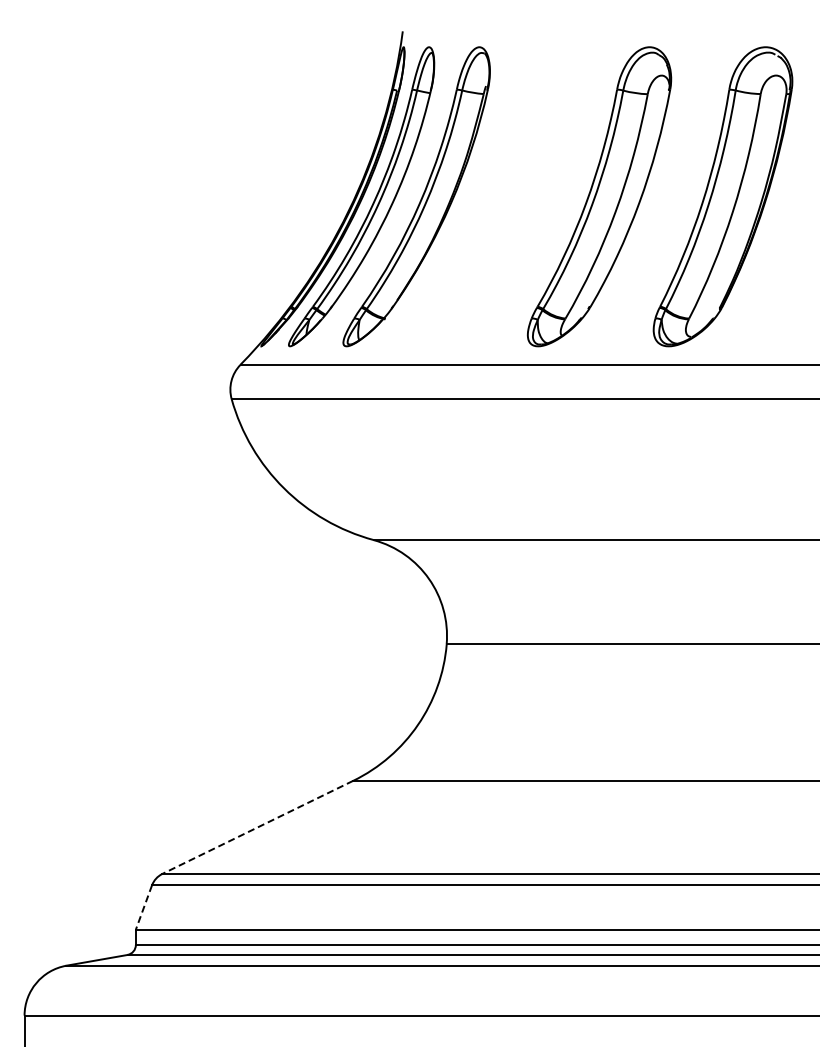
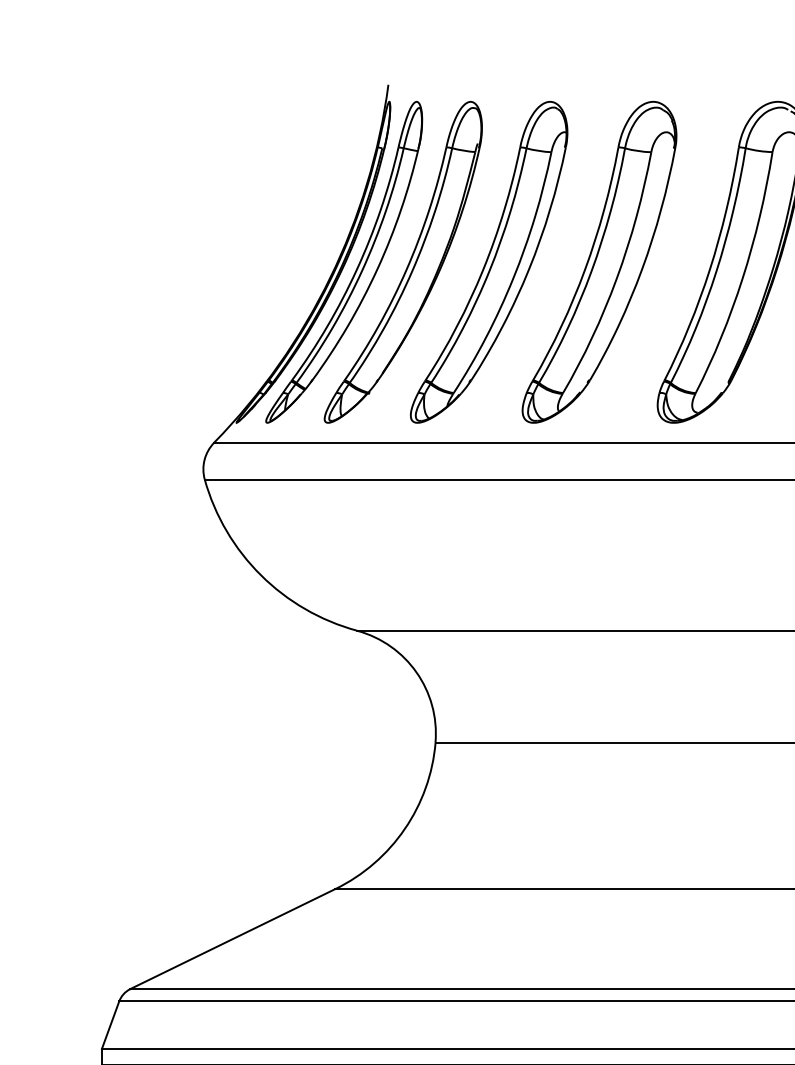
part: (496, 196) -> (488, 262), added
line: (257, 827) -> (232, 939), dashed -> solid
line: (143, 907) -> (110, 1025), dashed -> solid

